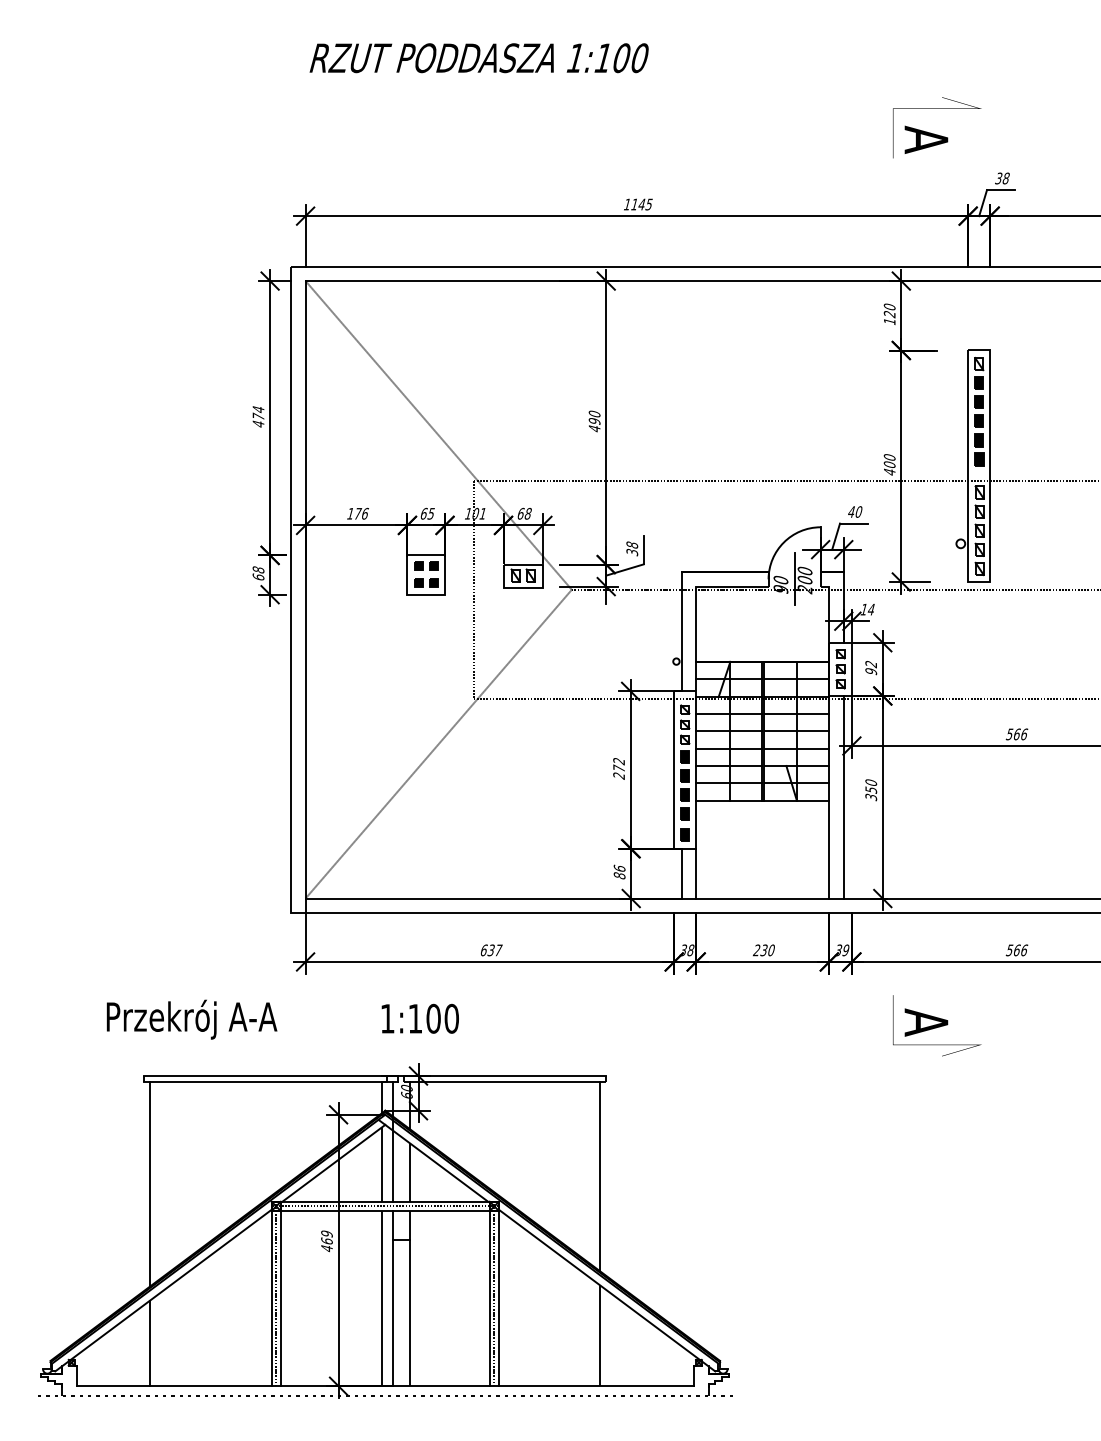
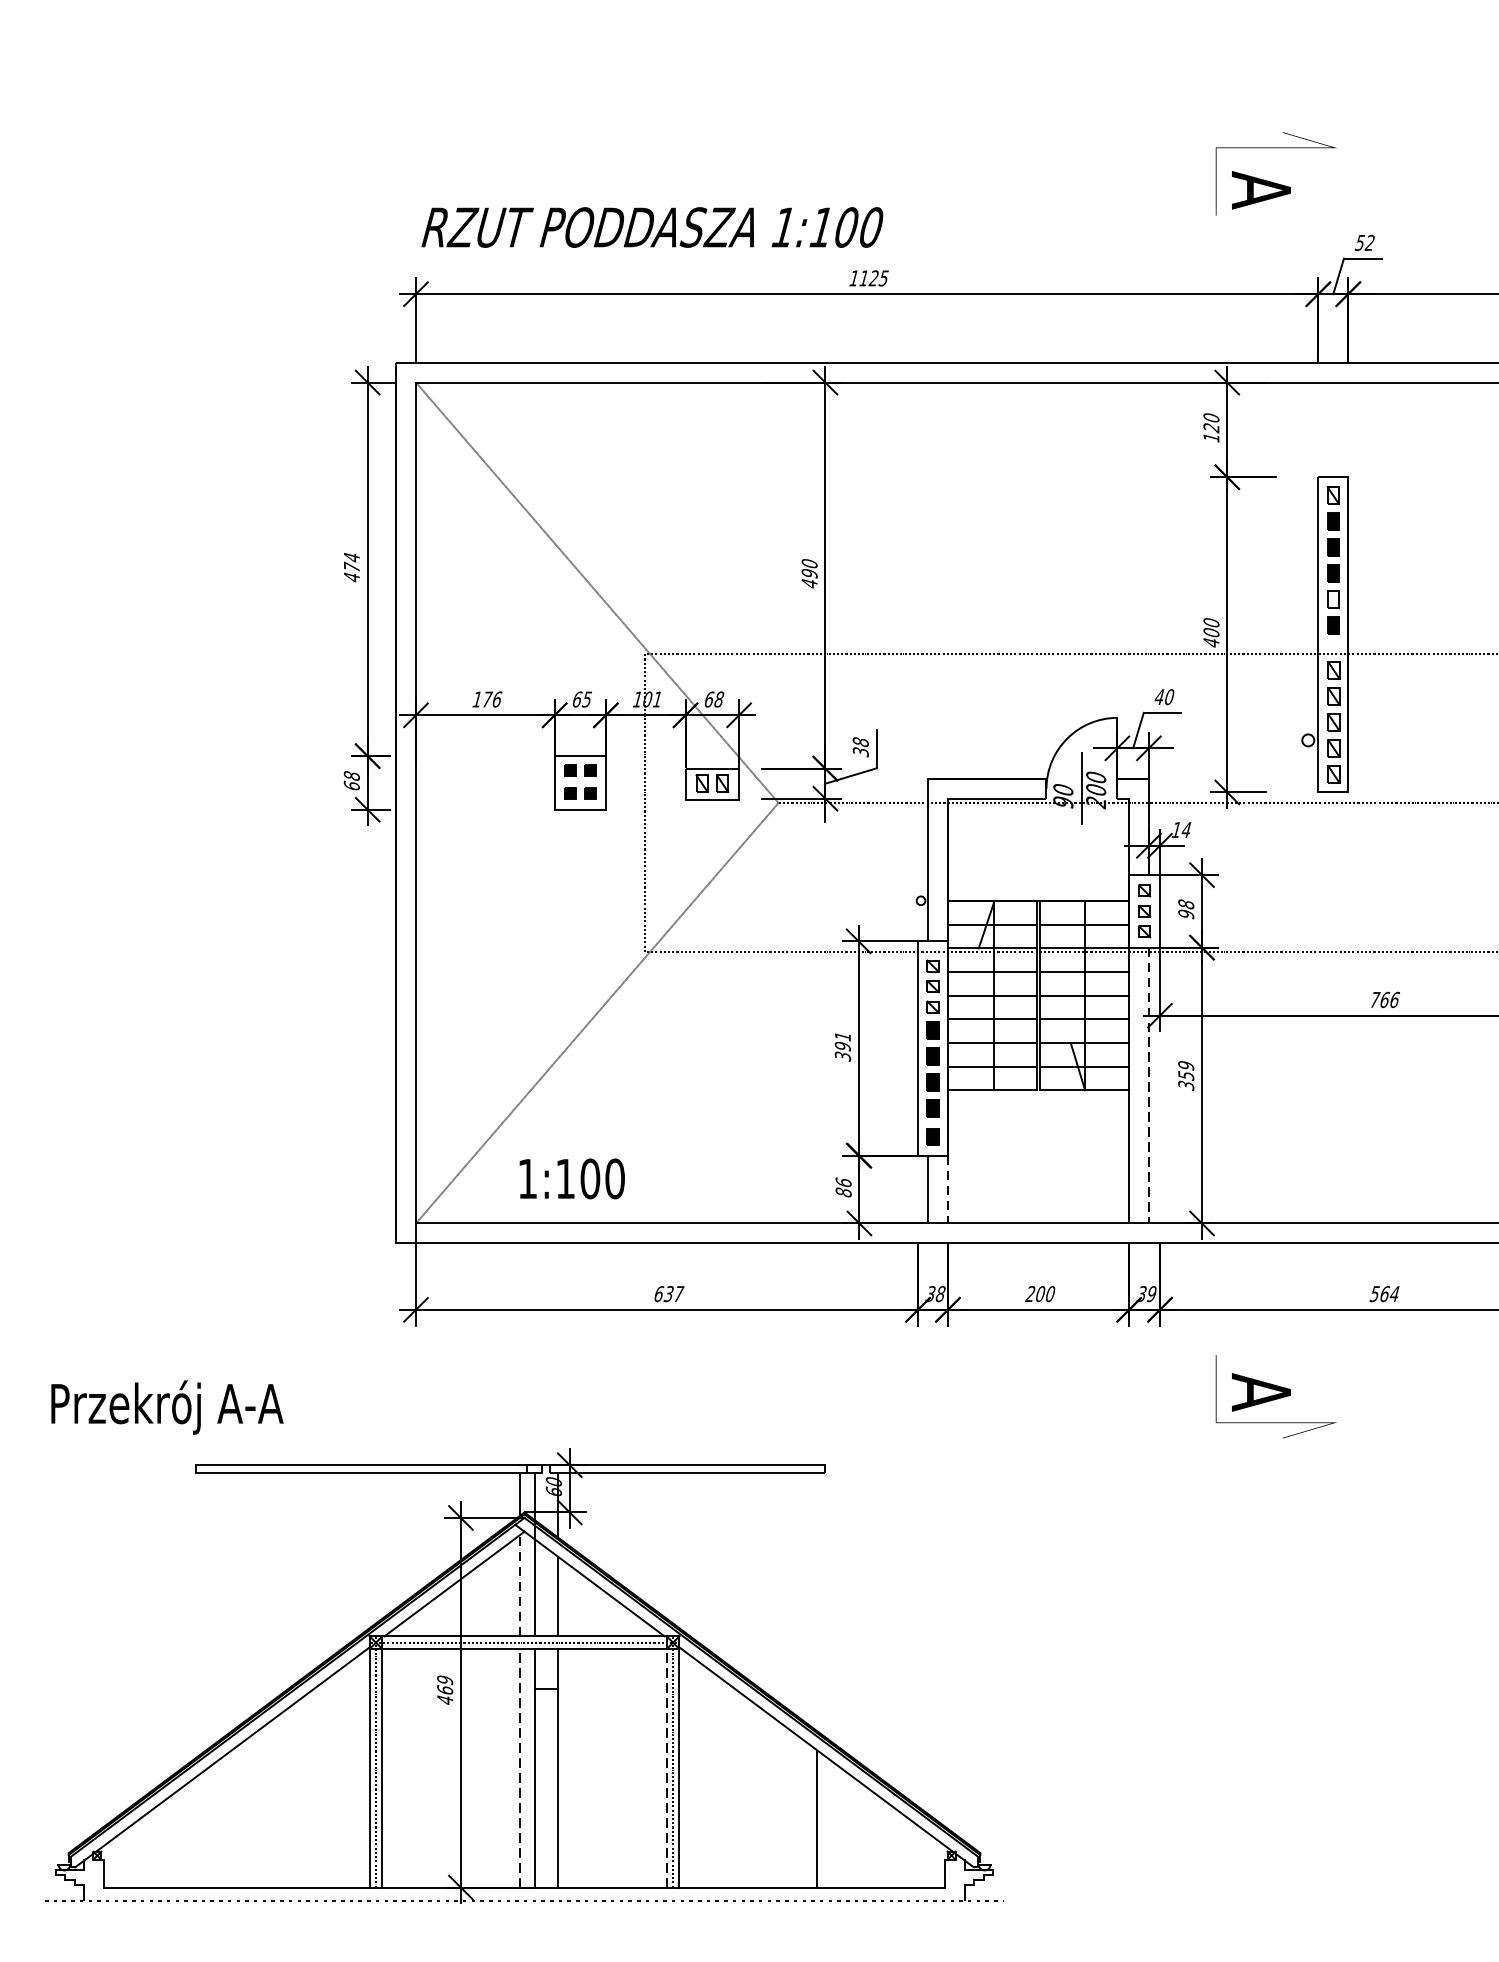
text: (478, 58) -> (651, 227), moved
text: (1002, 178) -> (1365, 242), 38 -> 52
text: (641, 204) -> (873, 278), 1145 -> 1125
fill: (979, 440) -> (1333, 599), removed
text: (871, 664) -> (1186, 904), 92 -> 98
text: (1009, 734) -> (1374, 1000), 566 -> 766
text: (618, 768) -> (842, 1046), 272 -> 391
text: (871, 783) -> (1186, 1066), 350 -> 359
line: (843, 797) -> (1148, 1085), solid -> dashed
line: (696, 873) -> (948, 1189), solid -> dashed
text: (763, 950) -> (1039, 1294), 230 -> 200
text: (1024, 950) -> (1394, 1294), 566 -> 564
text: (419, 1018) -> (571, 1178), moved
text: (191, 1019) -> (166, 1407), moved
line: (381, 1164) -> (519, 1585), solid -> dashed
line: (599, 1176) -> (816, 1601), removed
line: (150, 1183) -> (204, 1611), removed
line: (489, 1293) -> (666, 1761), solid -> dashed
line: (381, 1298) -> (519, 1768), solid -> dashed
line: (150, 1343) -> (204, 1829), removed

